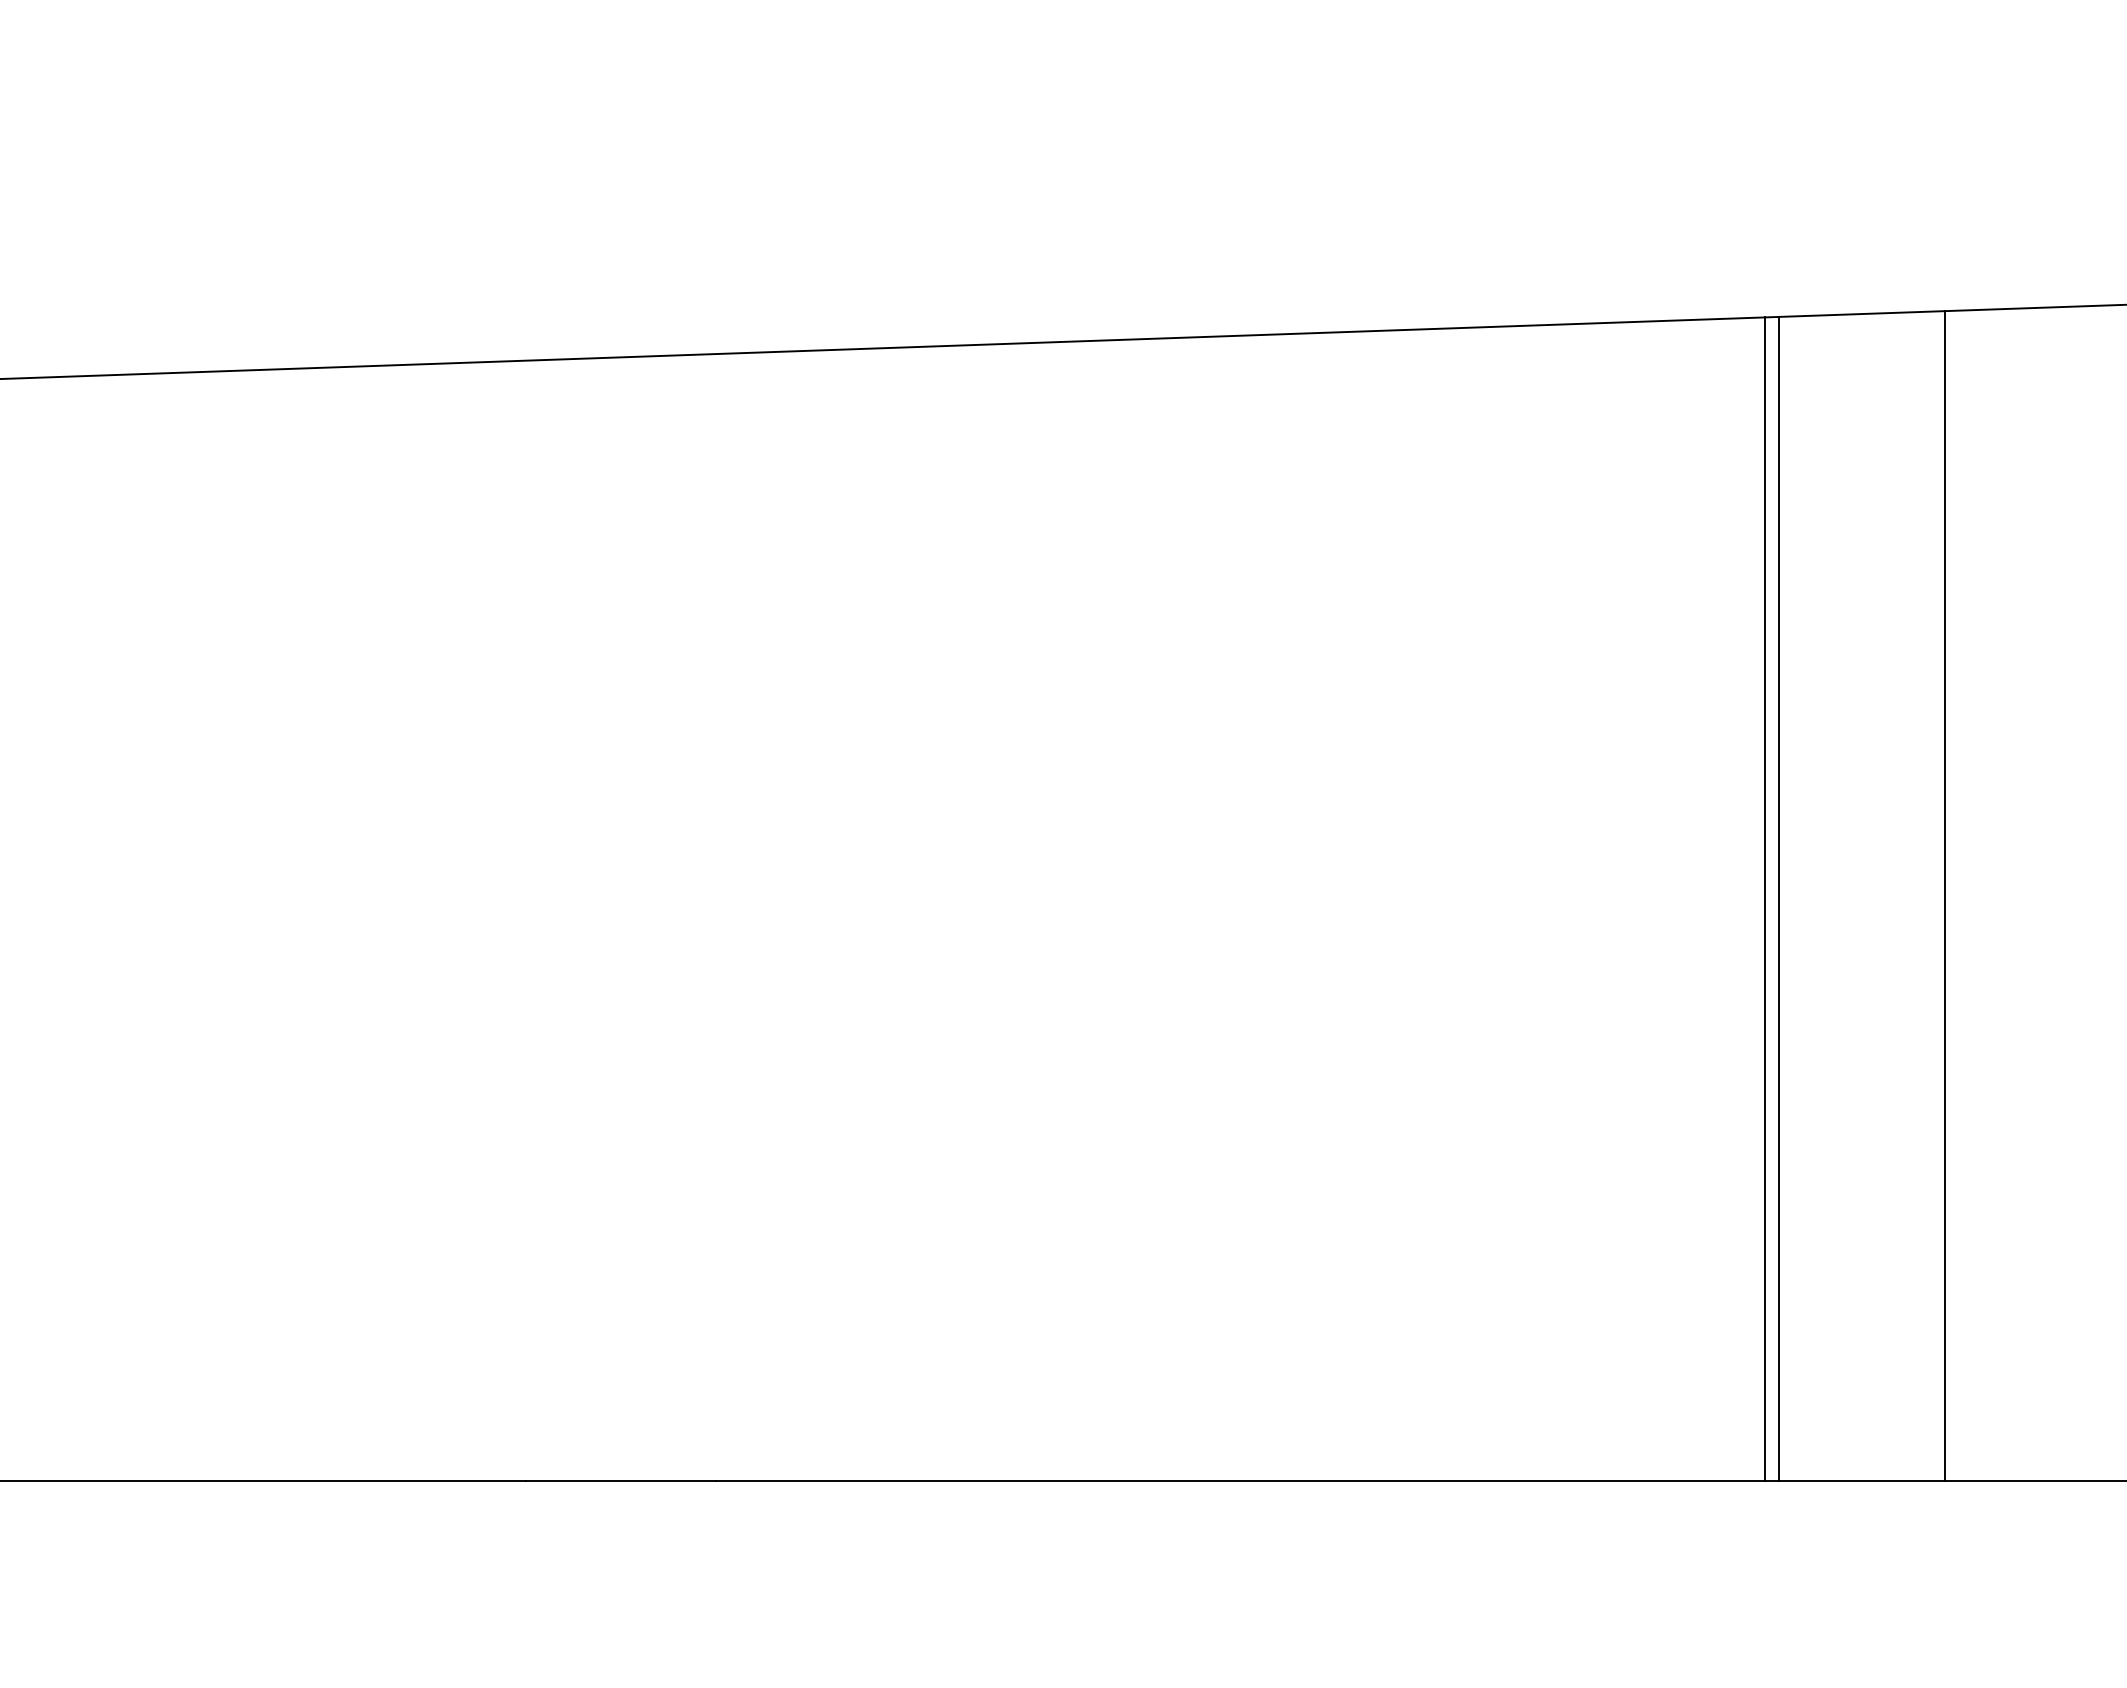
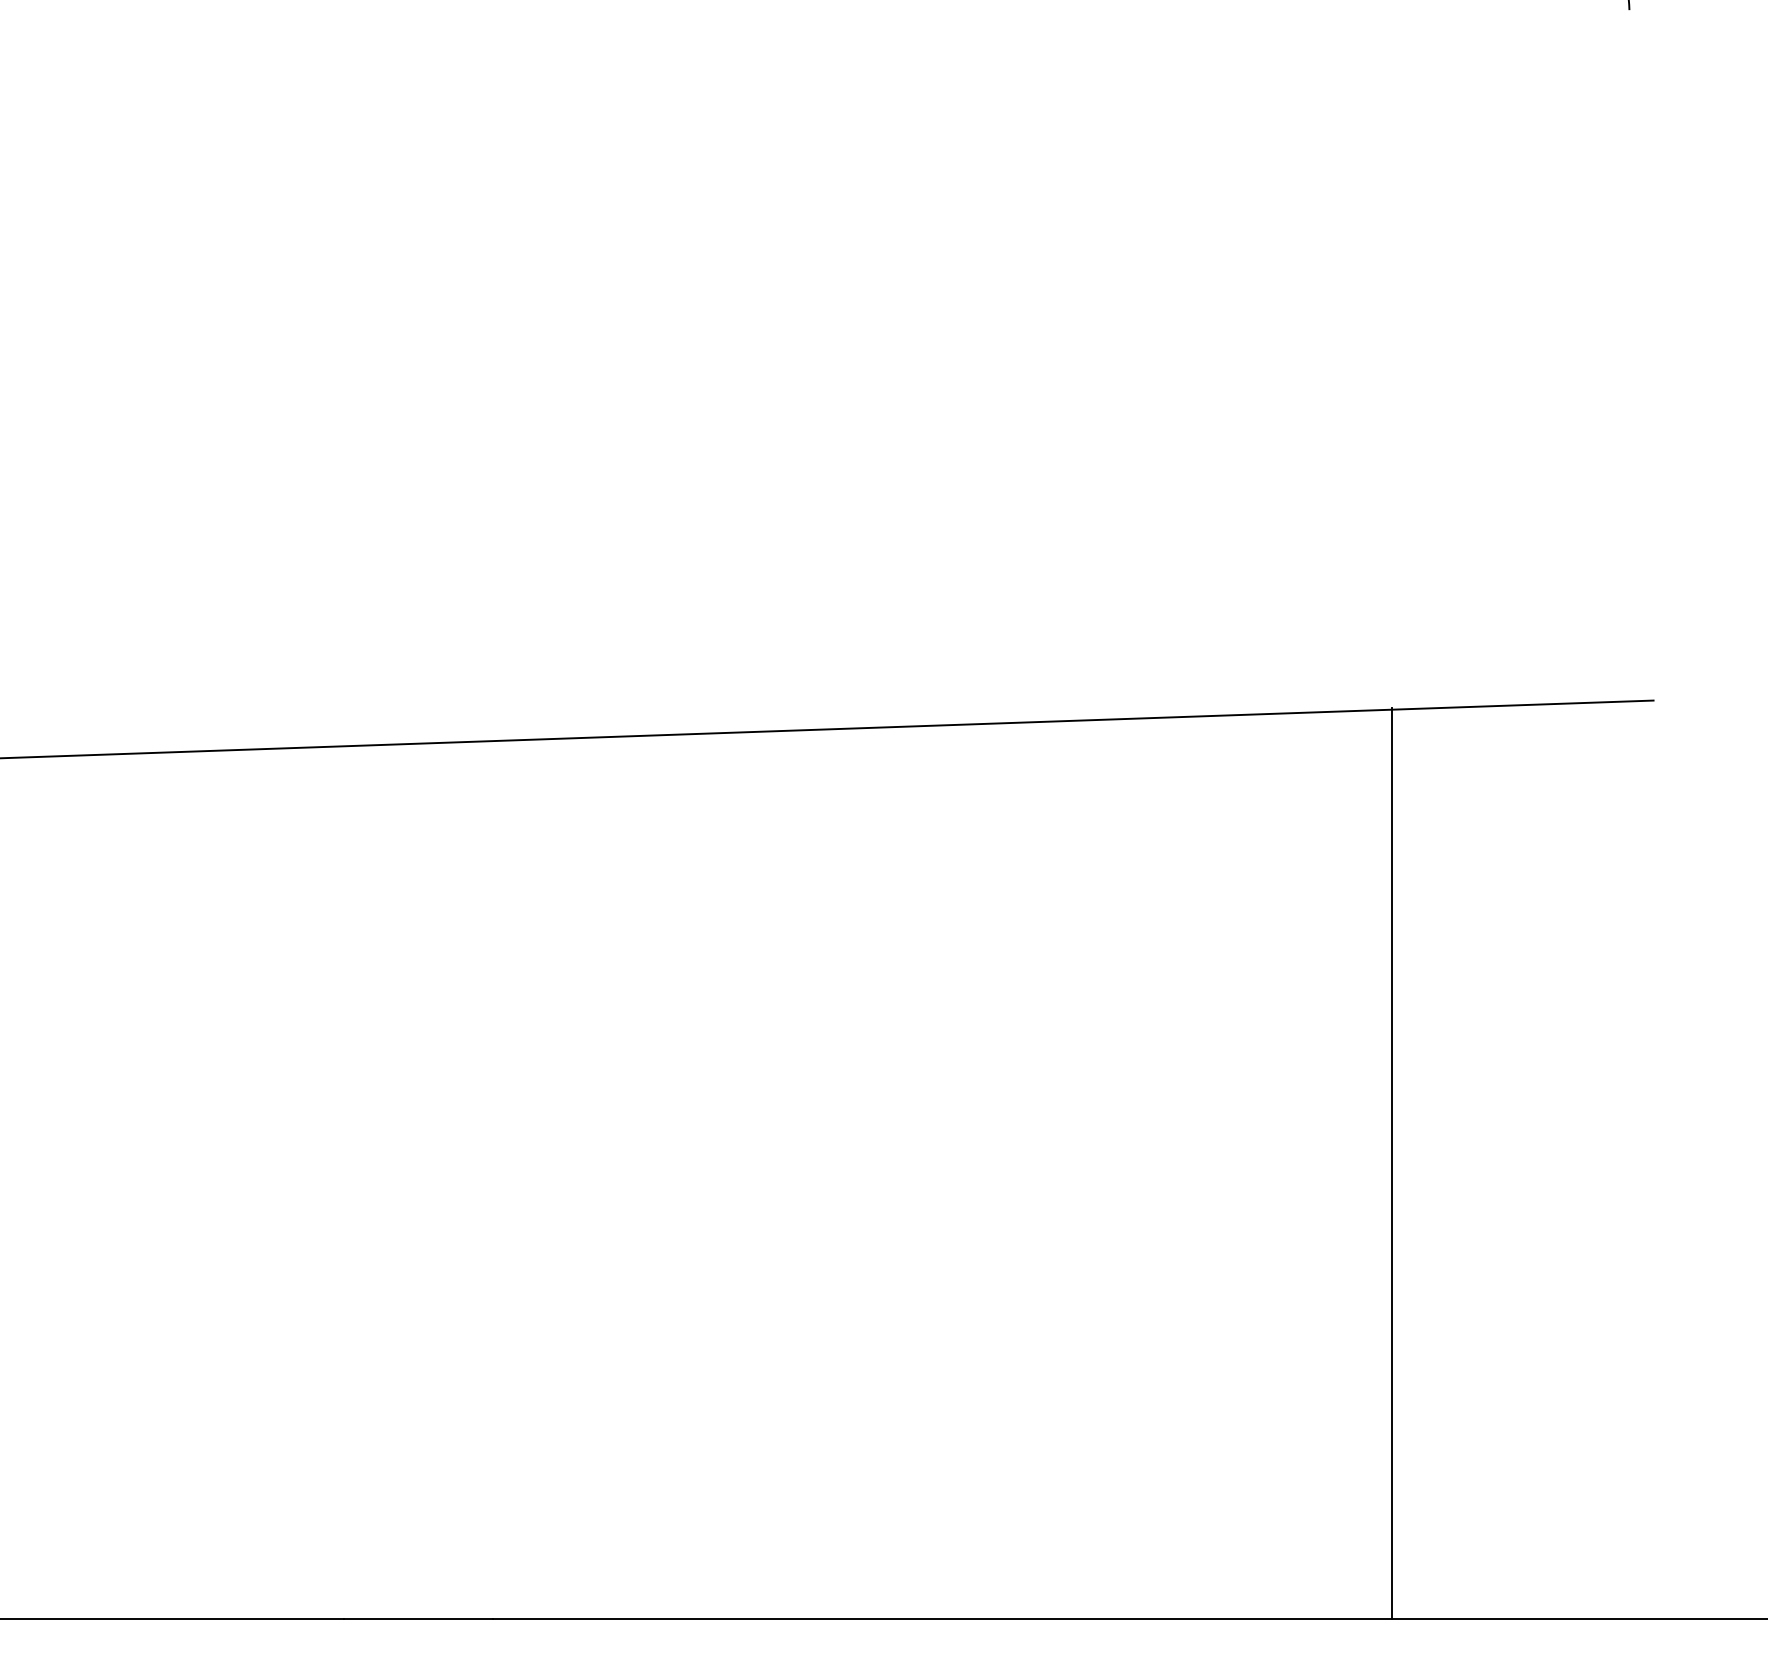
line: (1945, 895) -> (1391, 1163), moved
line: (1765, 898) -> (1310, 1165), removed
line: (1779, 898) -> (1321, 1165), removed

